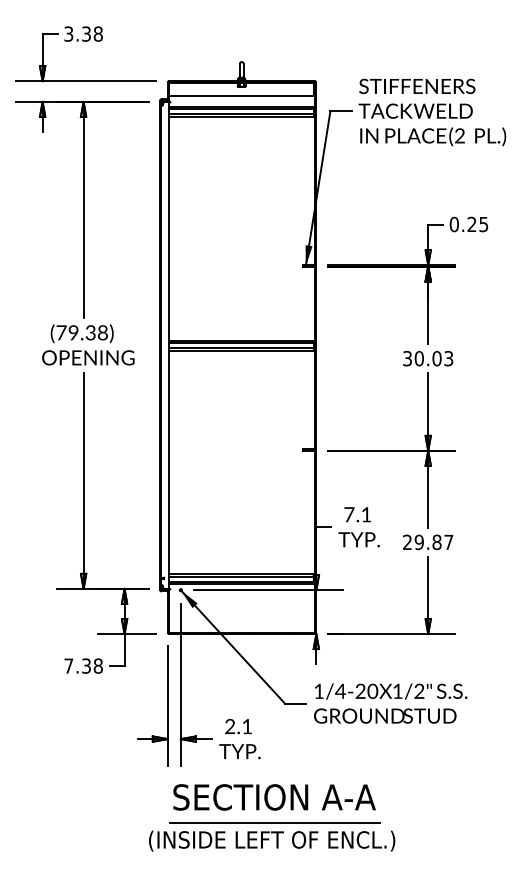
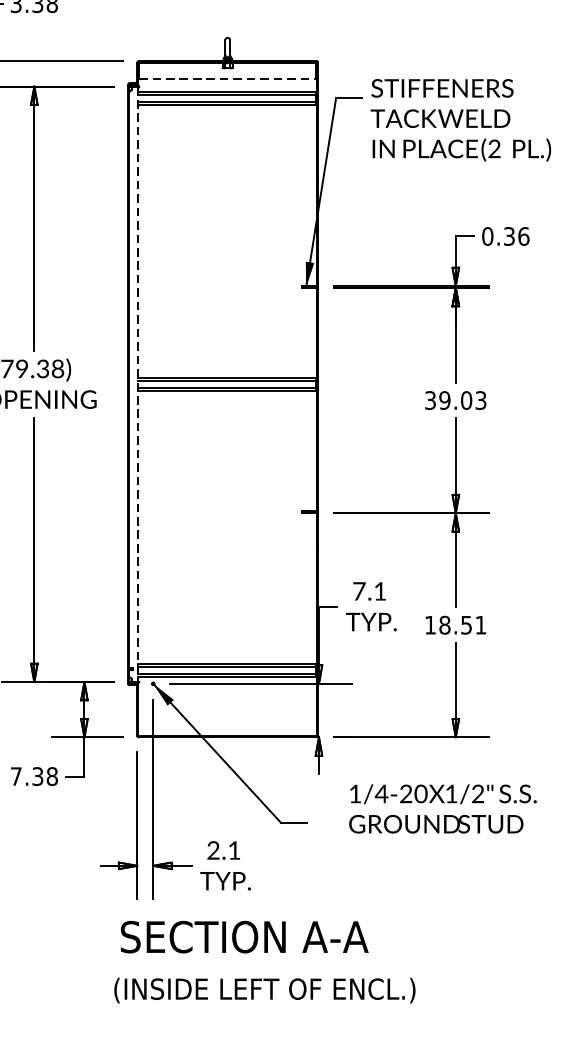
line: (242, 95) -> (228, 78), solid -> dashed
text: (432, 112) -> (461, 120), moved
text: (477, 224) -> (516, 236), 0.25 -> 0.36
line: (168, 345) -> (138, 384), solid -> dashed
text: (418, 358) -> (443, 400), 30.03 -> 39.03
text: (428, 542) -> (456, 625), 29.87 -> 18.51
text: (390, 703) -> (442, 808), moved
text: (274, 797) -> (244, 937), moved
line: (274, 822) -> (267, 967), removed

